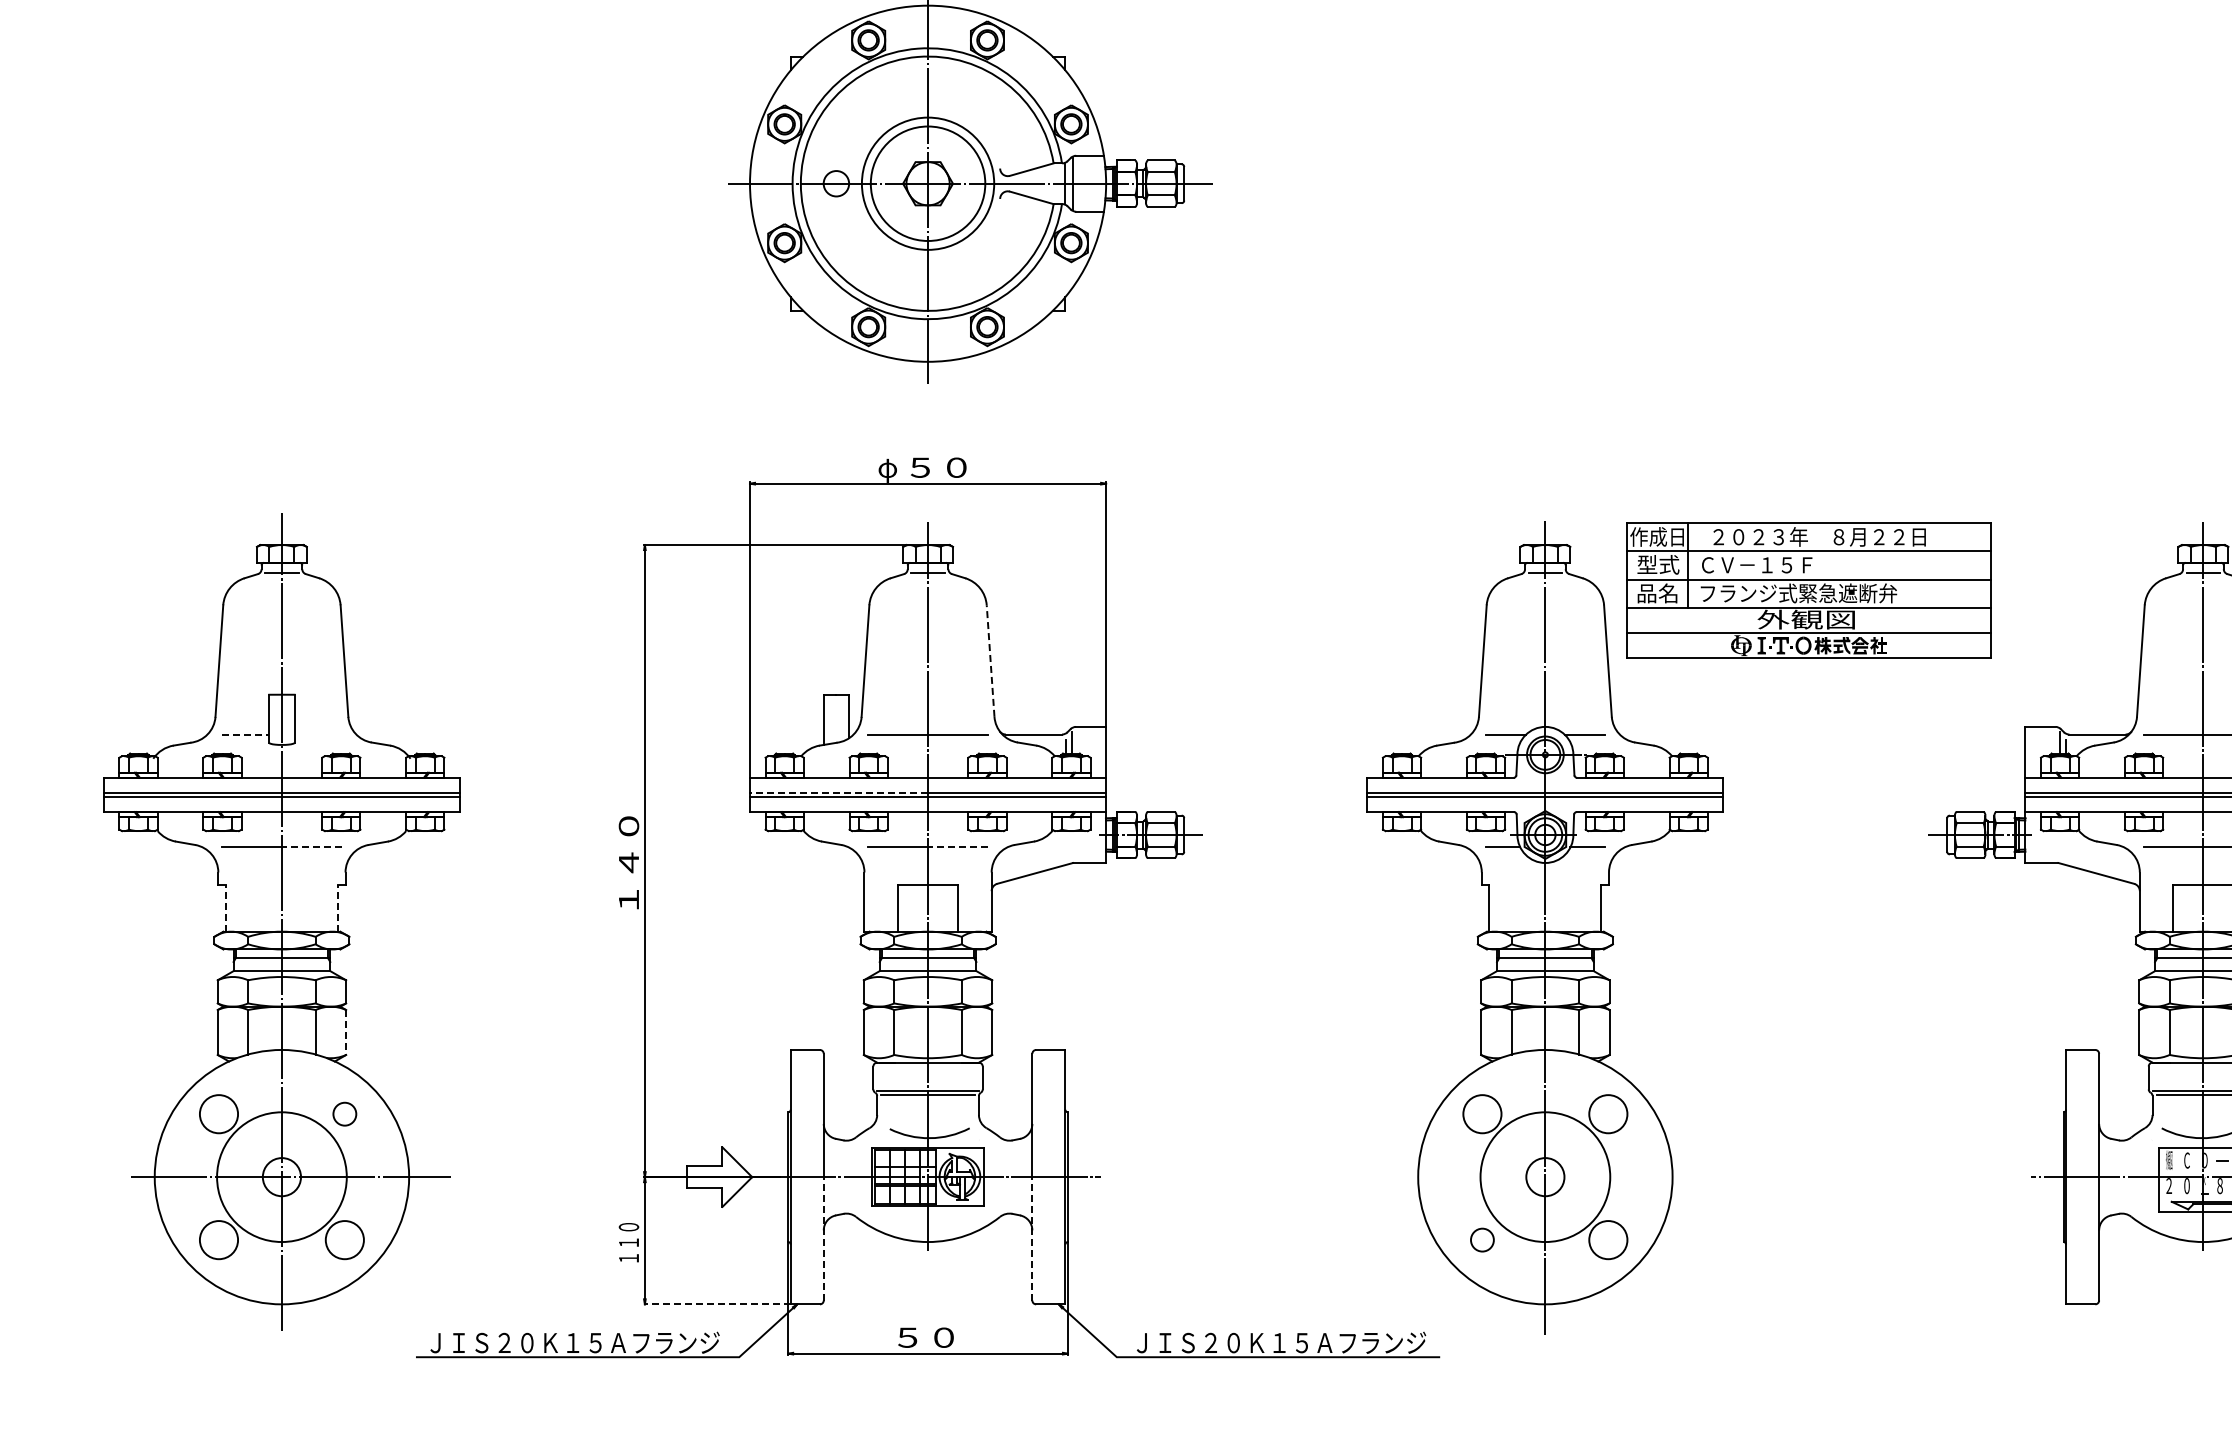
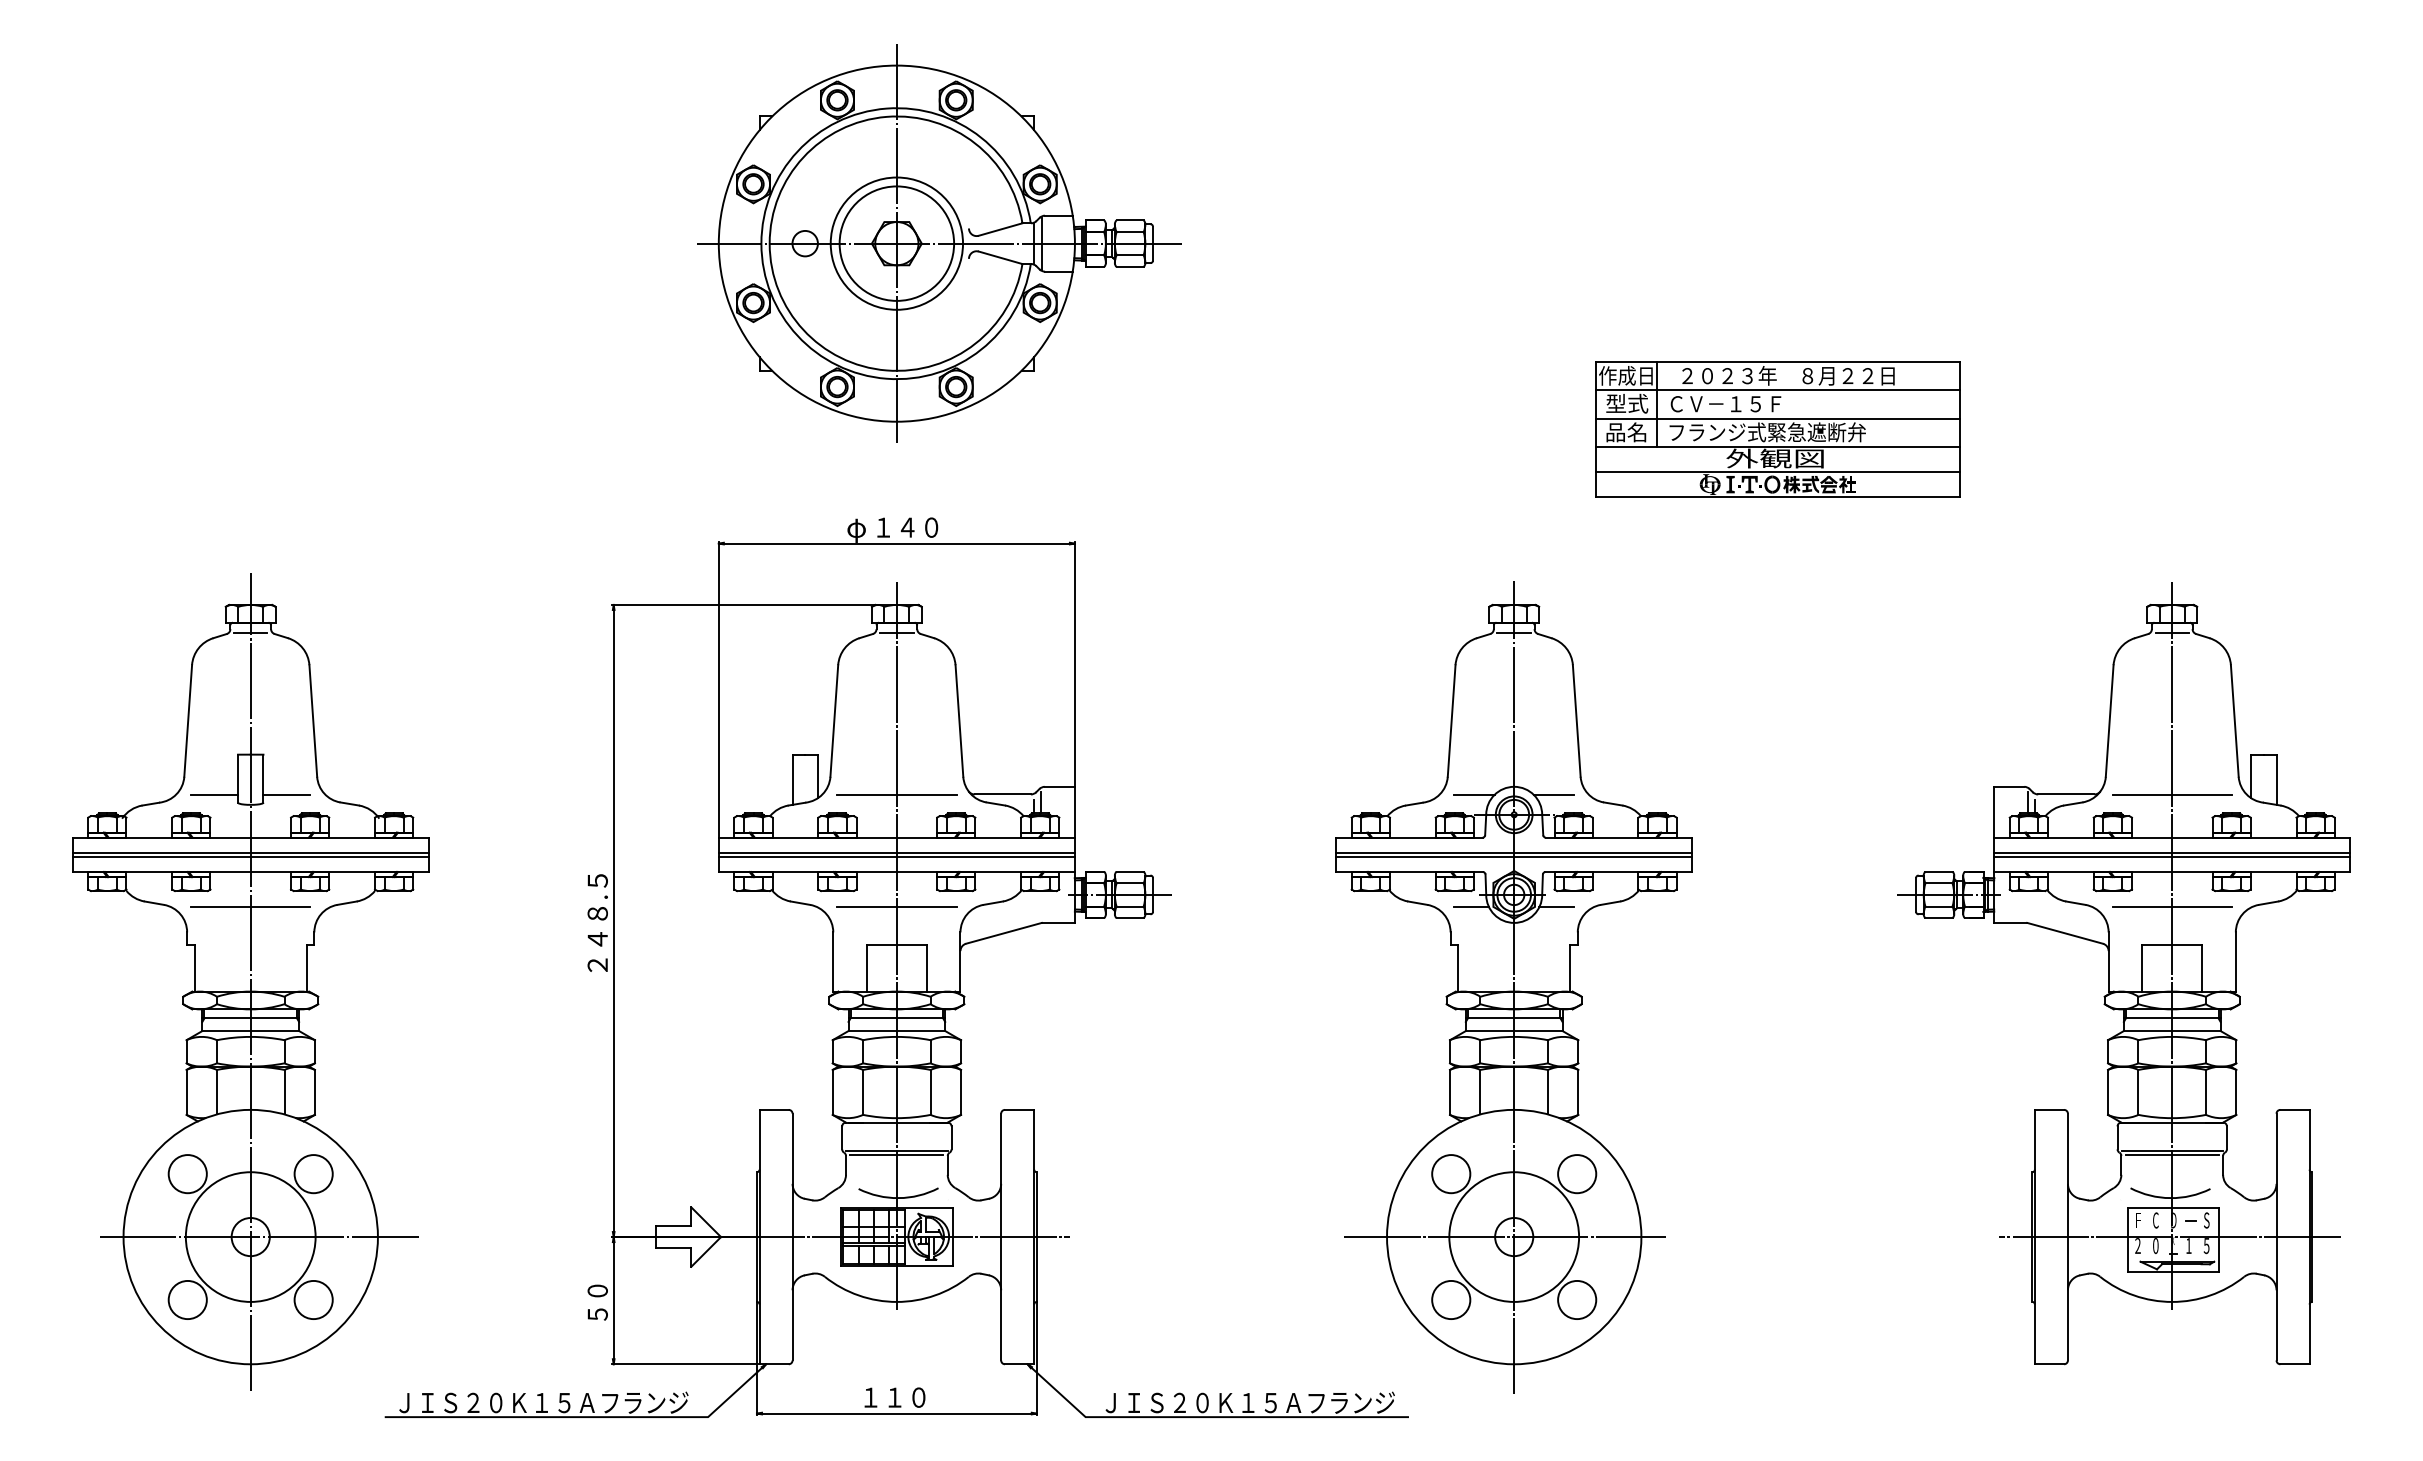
text: (938, 467) -> (907, 527), ５０ -> １４０
part: (1808, 590) -> (1777, 429), moved
line: (990, 660) -> (959, 720), dashed -> solid
line: (245, 734) -> (214, 794), dashed -> solid
line: (317, 734) -> (286, 794), added
line: (838, 792) -> (807, 852), dashed -> solid
line: (311, 847) -> (280, 907), dashed -> solid
line: (957, 847) -> (926, 907), dashed -> solid
text: (628, 862) -> (597, 922), １４０ -> ２４８.５
line: (225, 907) -> (194, 967), dashed -> solid
line: (337, 907) -> (306, 967), dashed -> solid
line: (345, 1032) -> (314, 1092), dashed -> solid
circle: (344, 1114) -> (313, 1174), size x1.67
text: (2168, 1159) -> (2137, 1219), 外観図 -> F
line: (1536, 1177) -> (1505, 1237), added
text: (2219, 1186) -> (2188, 1246), 8 -> 1
line: (823, 1238) -> (792, 1298), dashed -> solid
line: (1032, 1238) -> (1001, 1298), dashed -> solid
circle: (1482, 1239) -> (1451, 1299), size x1.67
text: (628, 1242) -> (597, 1302), １１０ -> ５０
line: (716, 1304) -> (685, 1364), dashed -> solid
text: (925, 1337) -> (894, 1397), ５０ -> １１０

